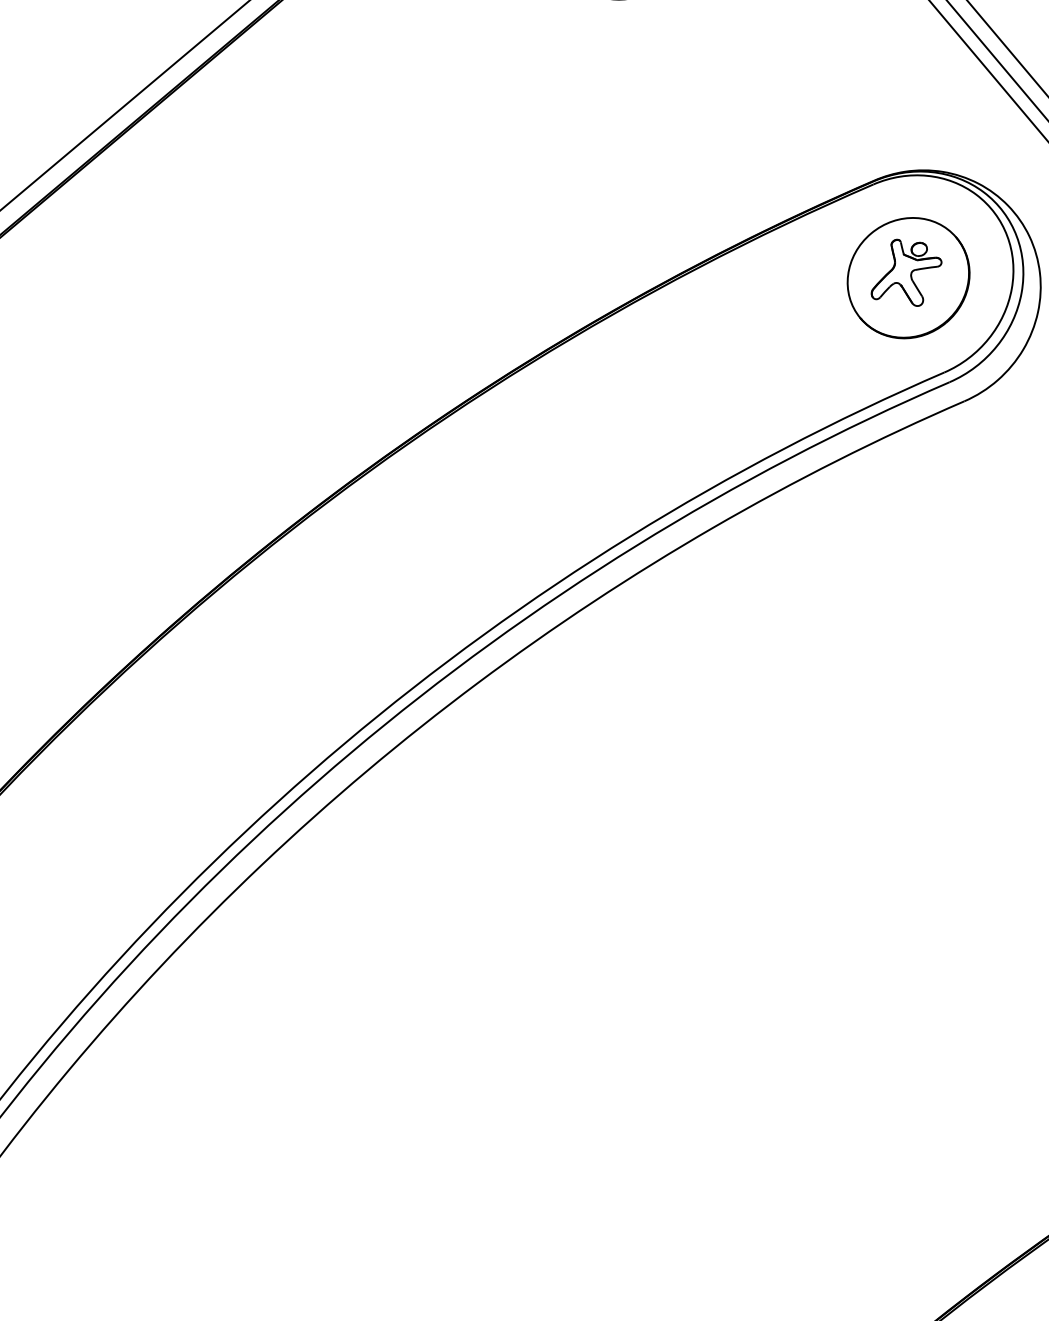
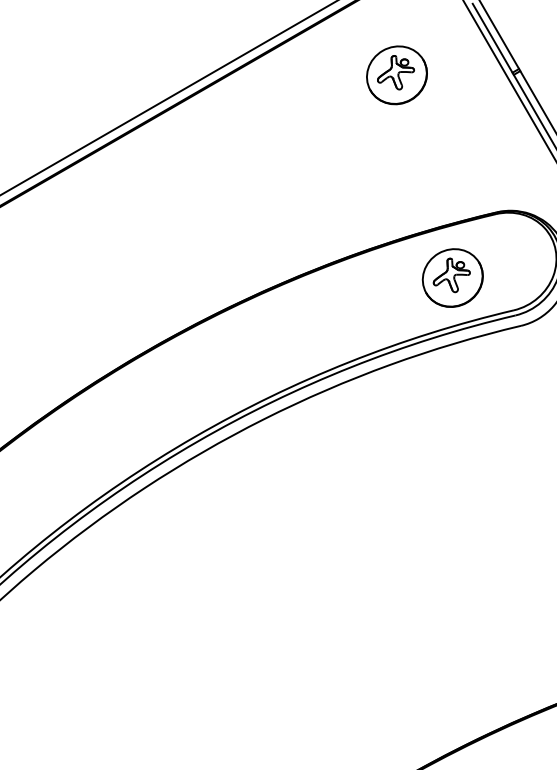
part: (907, 277) -> (452, 277), moved

